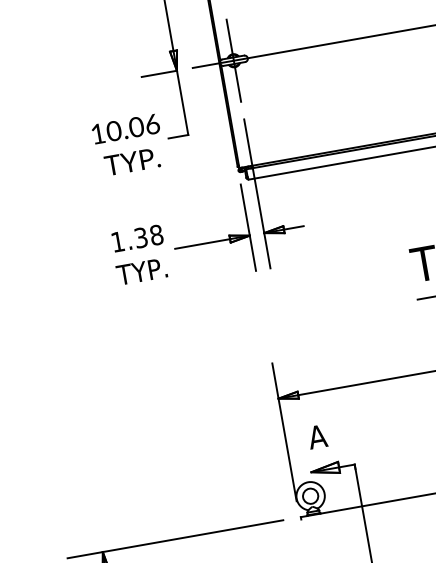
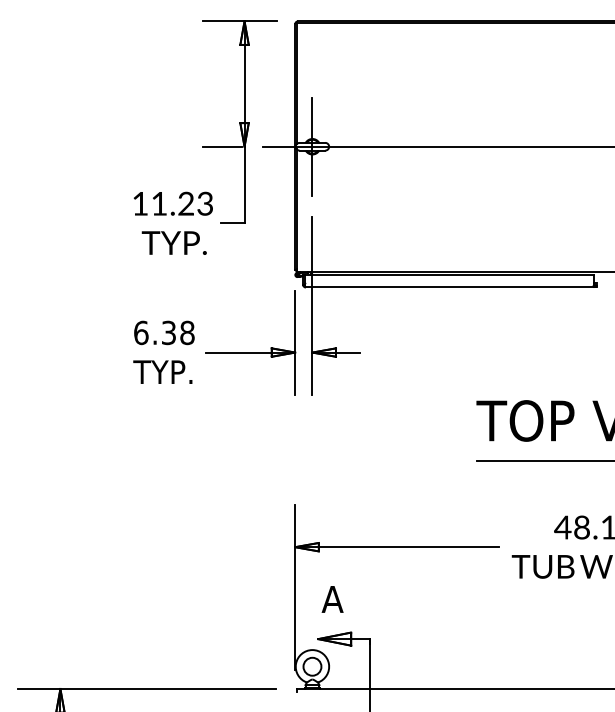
text: (133, 127) -> (182, 203), 10.06 -> 11.23
text: (118, 241) -> (141, 332), 1.38 -> 6.38

